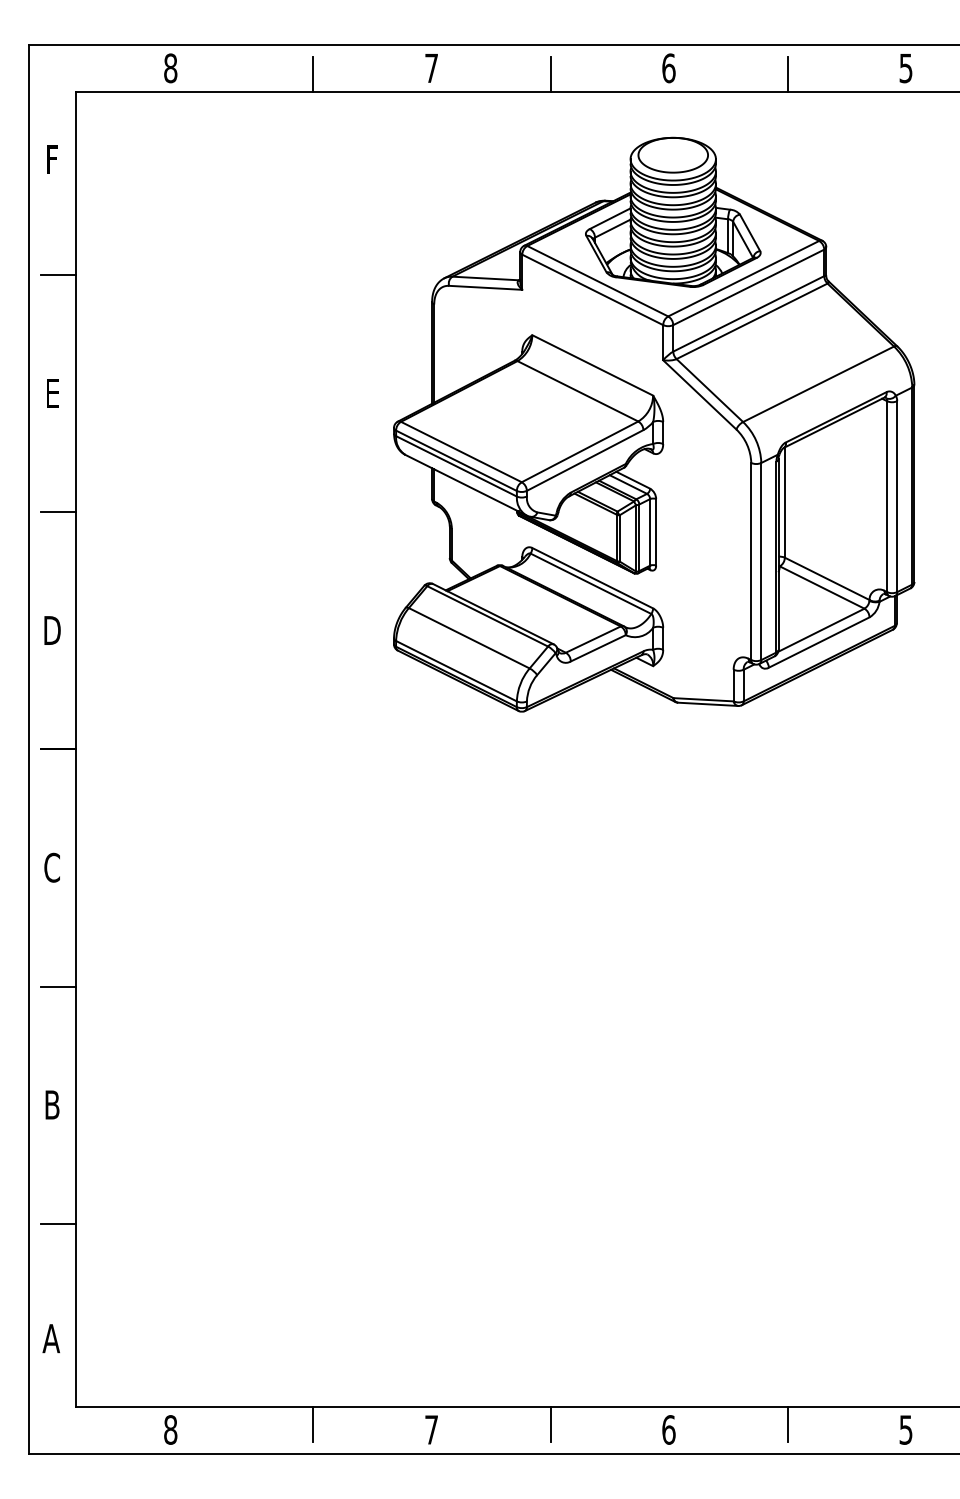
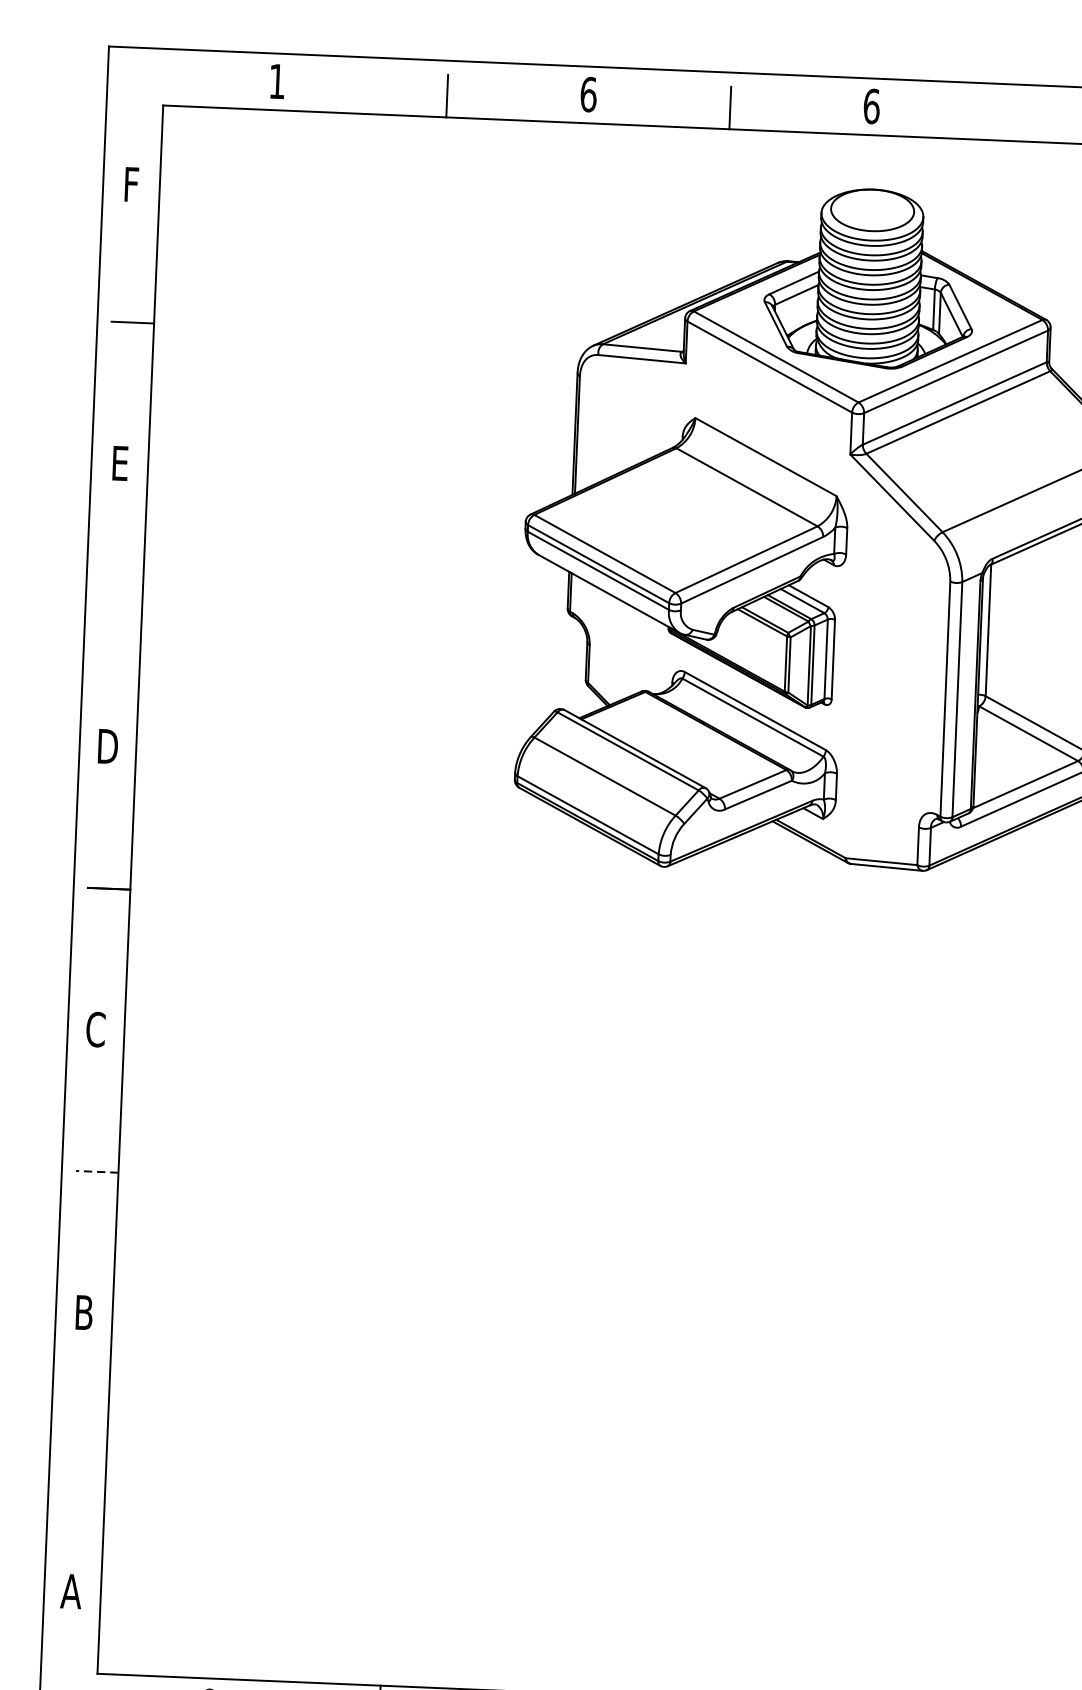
text: (170, 68) -> (276, 81), 8 -> 1
text: (431, 68) -> (588, 94), 7 -> 6
line: (787, 74) -> (1012, 119), removed
line: (58, 512) -> (121, 605), removed
line: (58, 986) -> (97, 1171), solid -> dashed
line: (58, 1223) -> (85, 1454), removed

